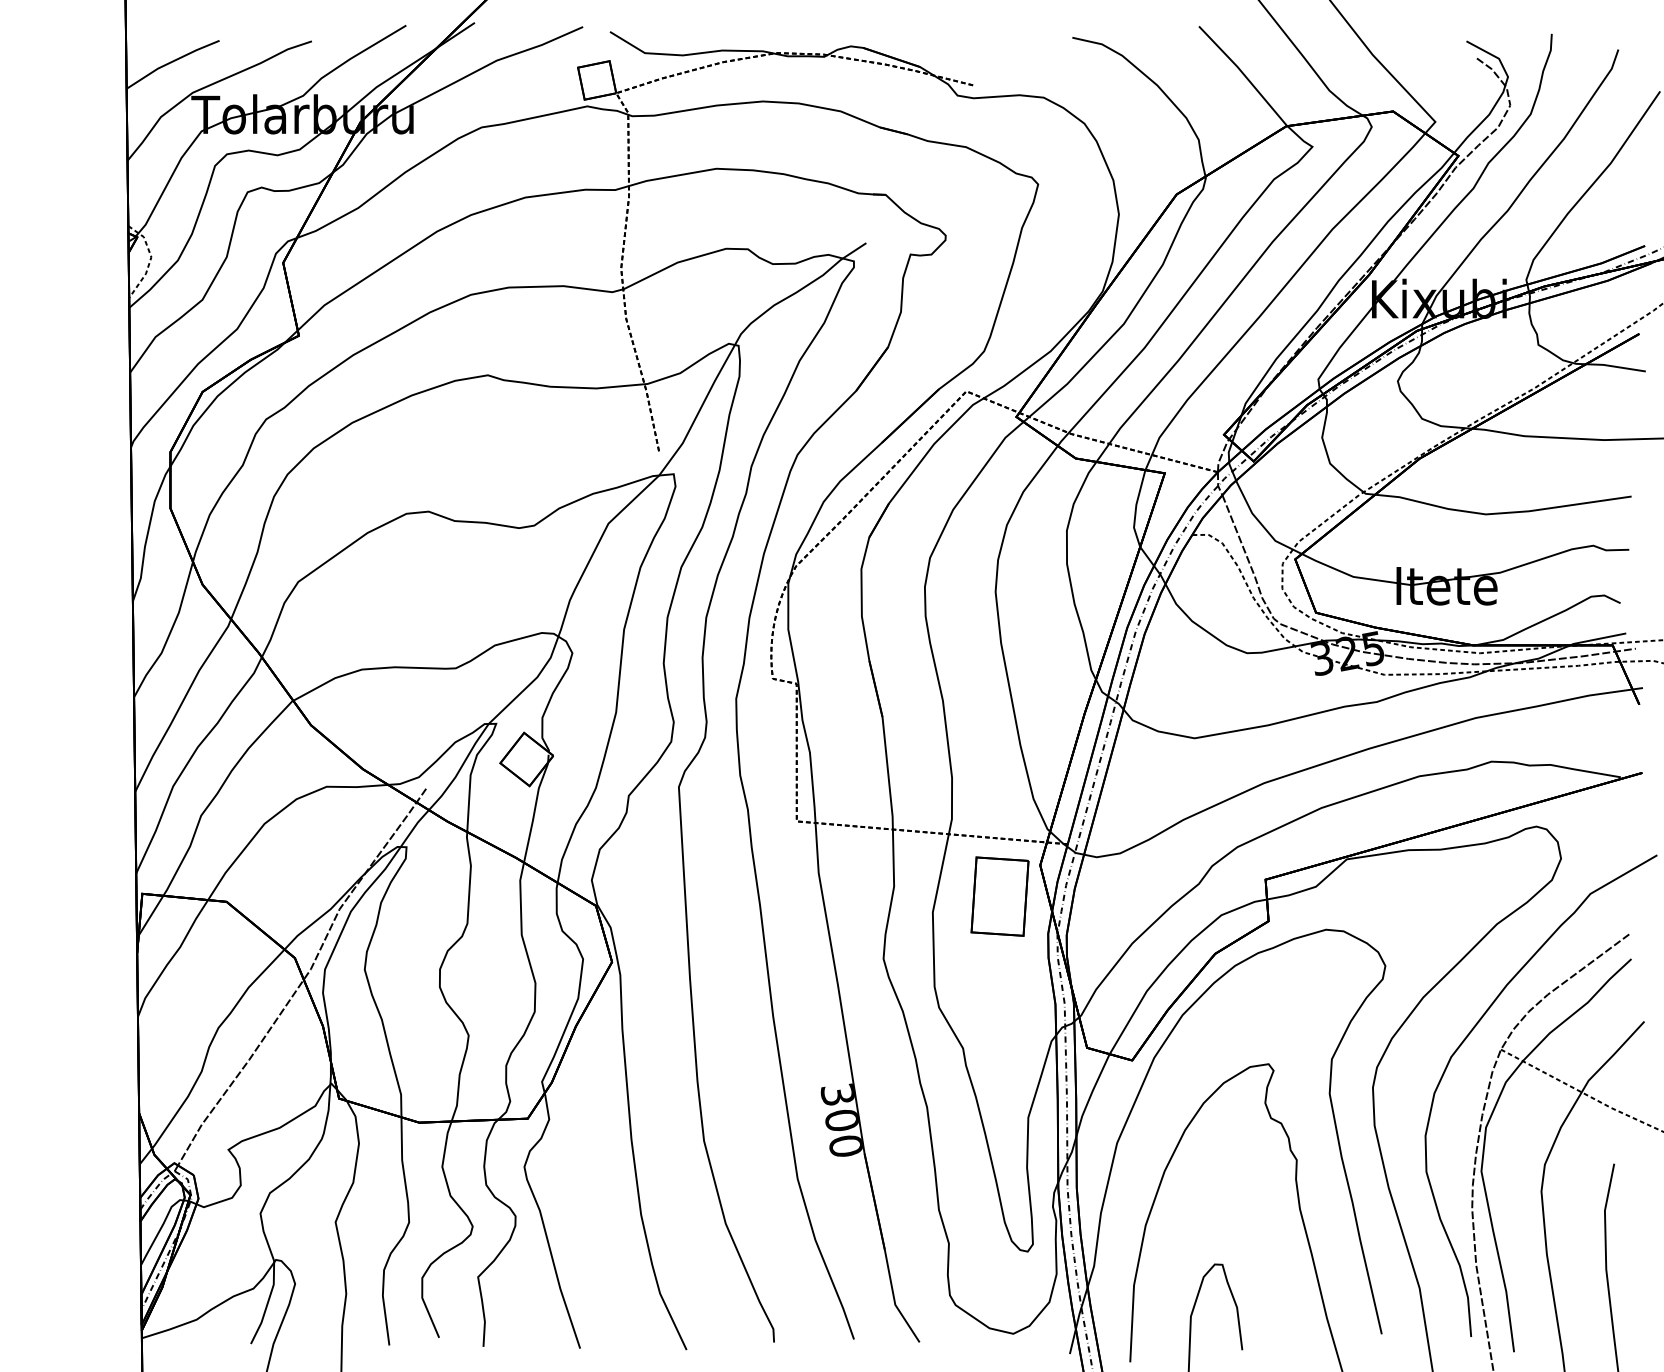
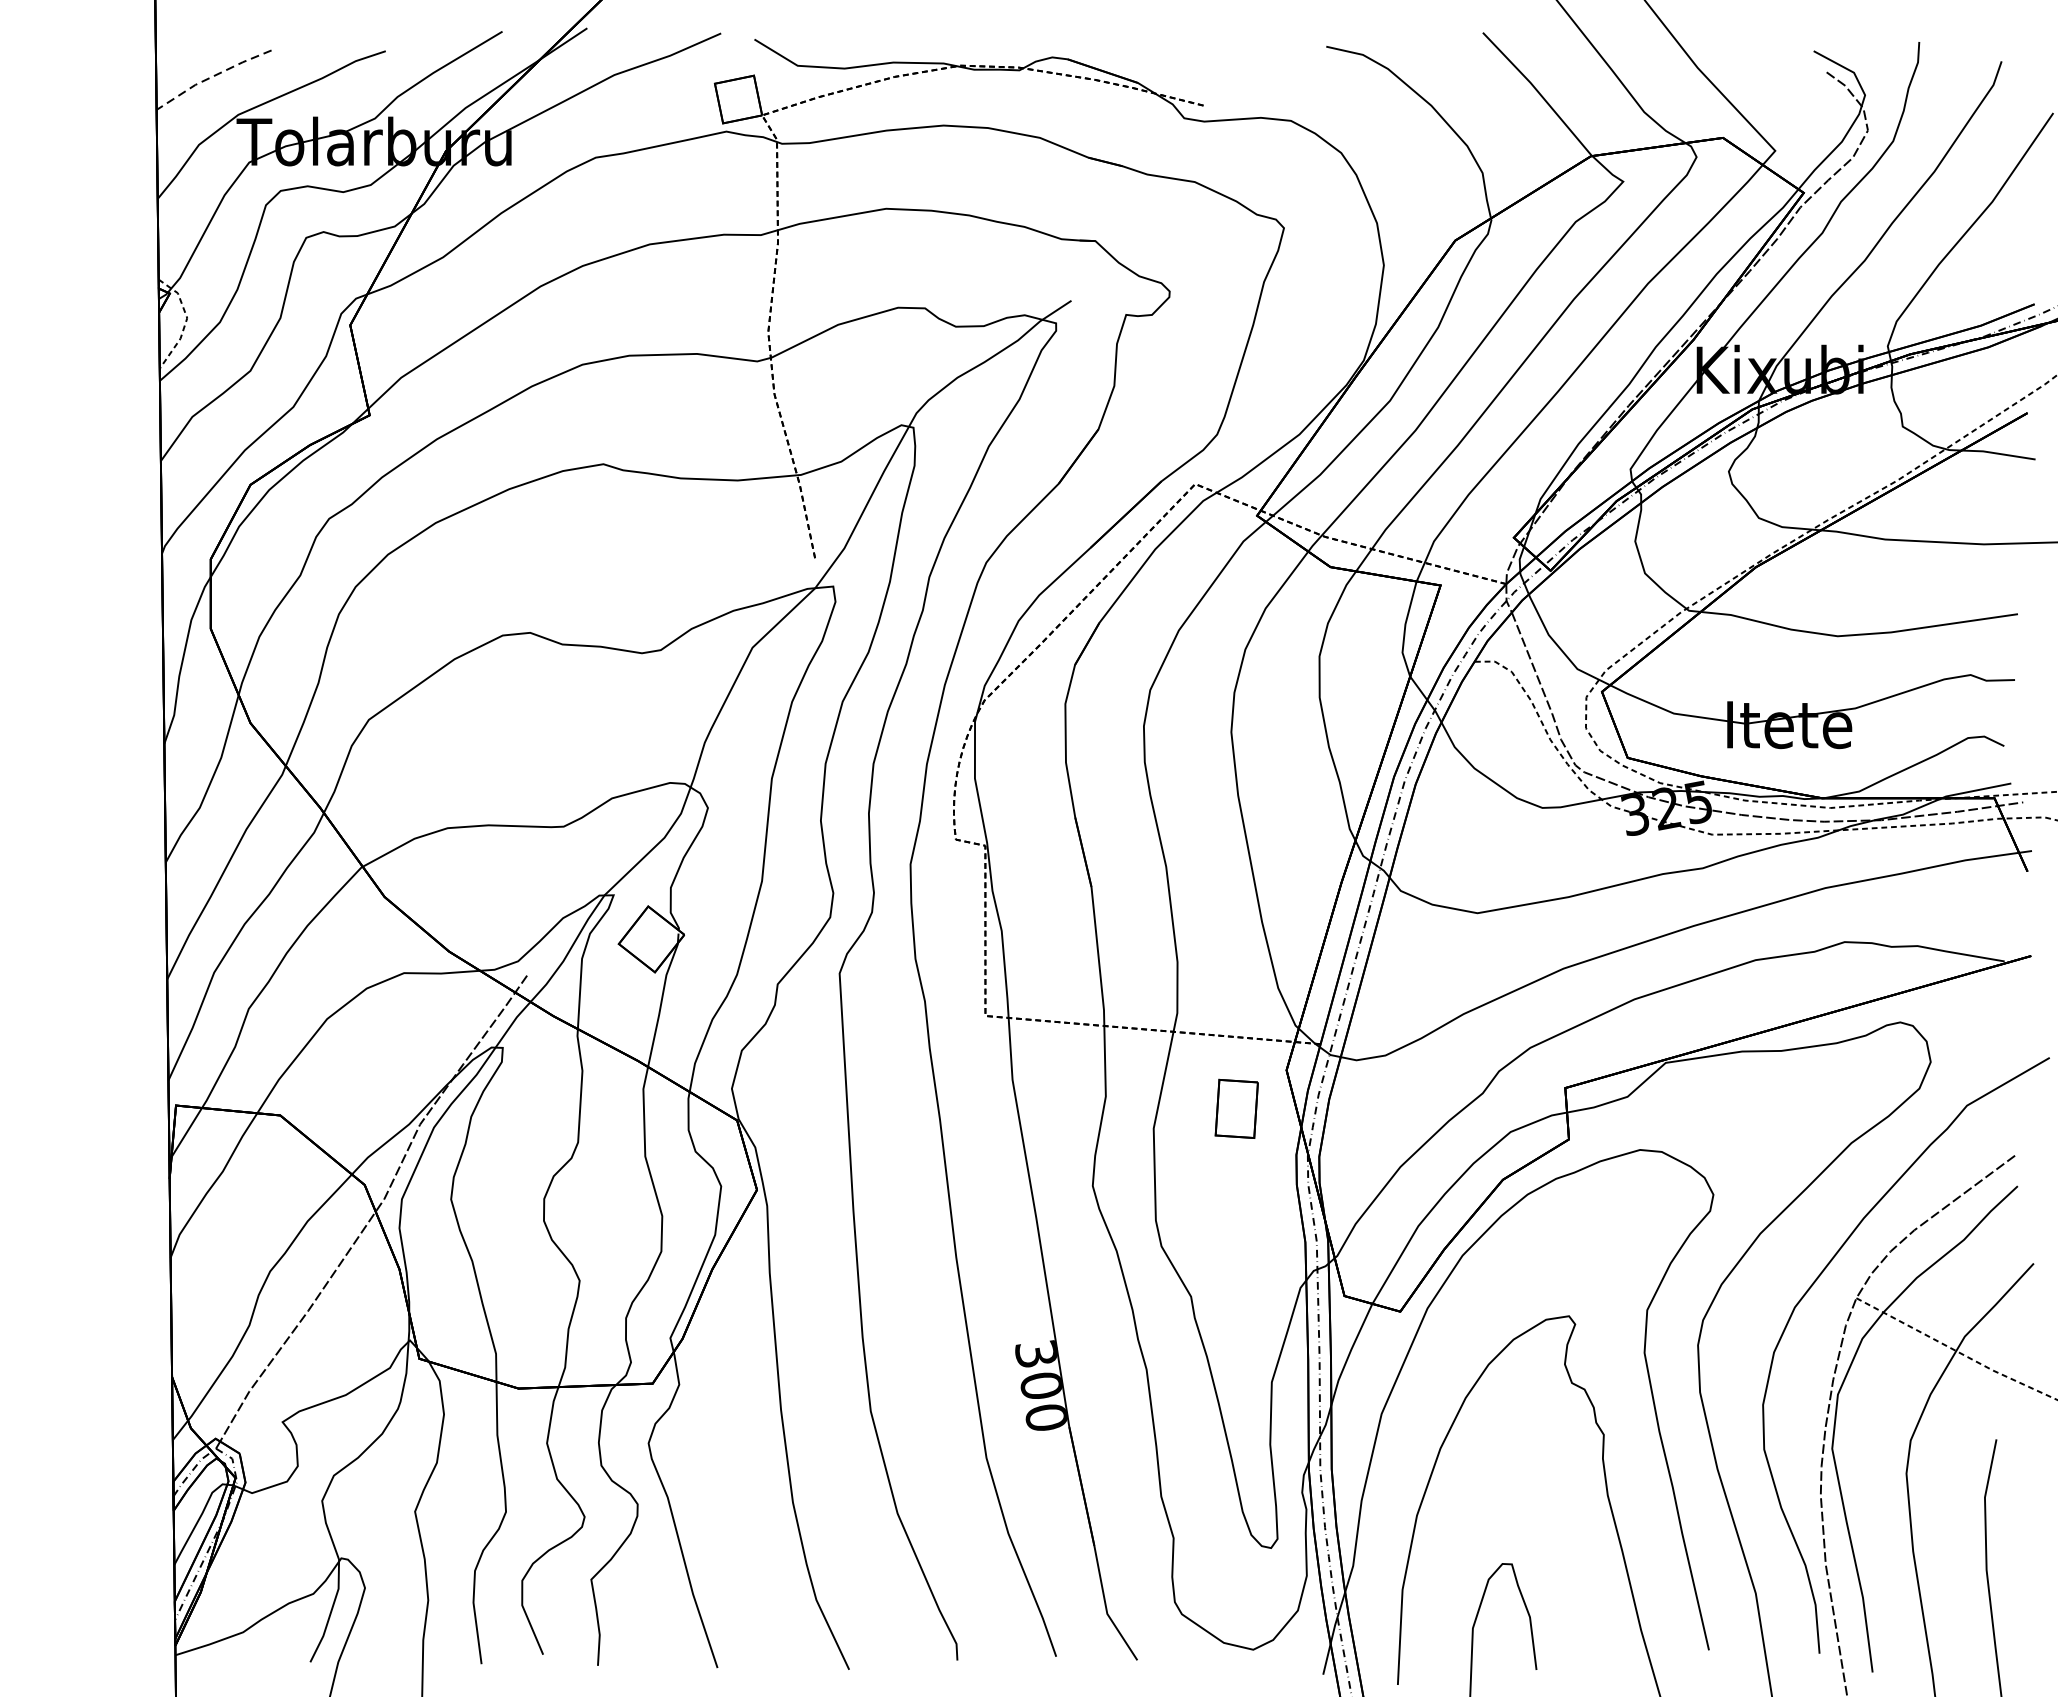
line: (171, 62) -> (212, 77), solid -> dashed
part: (999, 896) -> (1236, 1108), size x0.6

